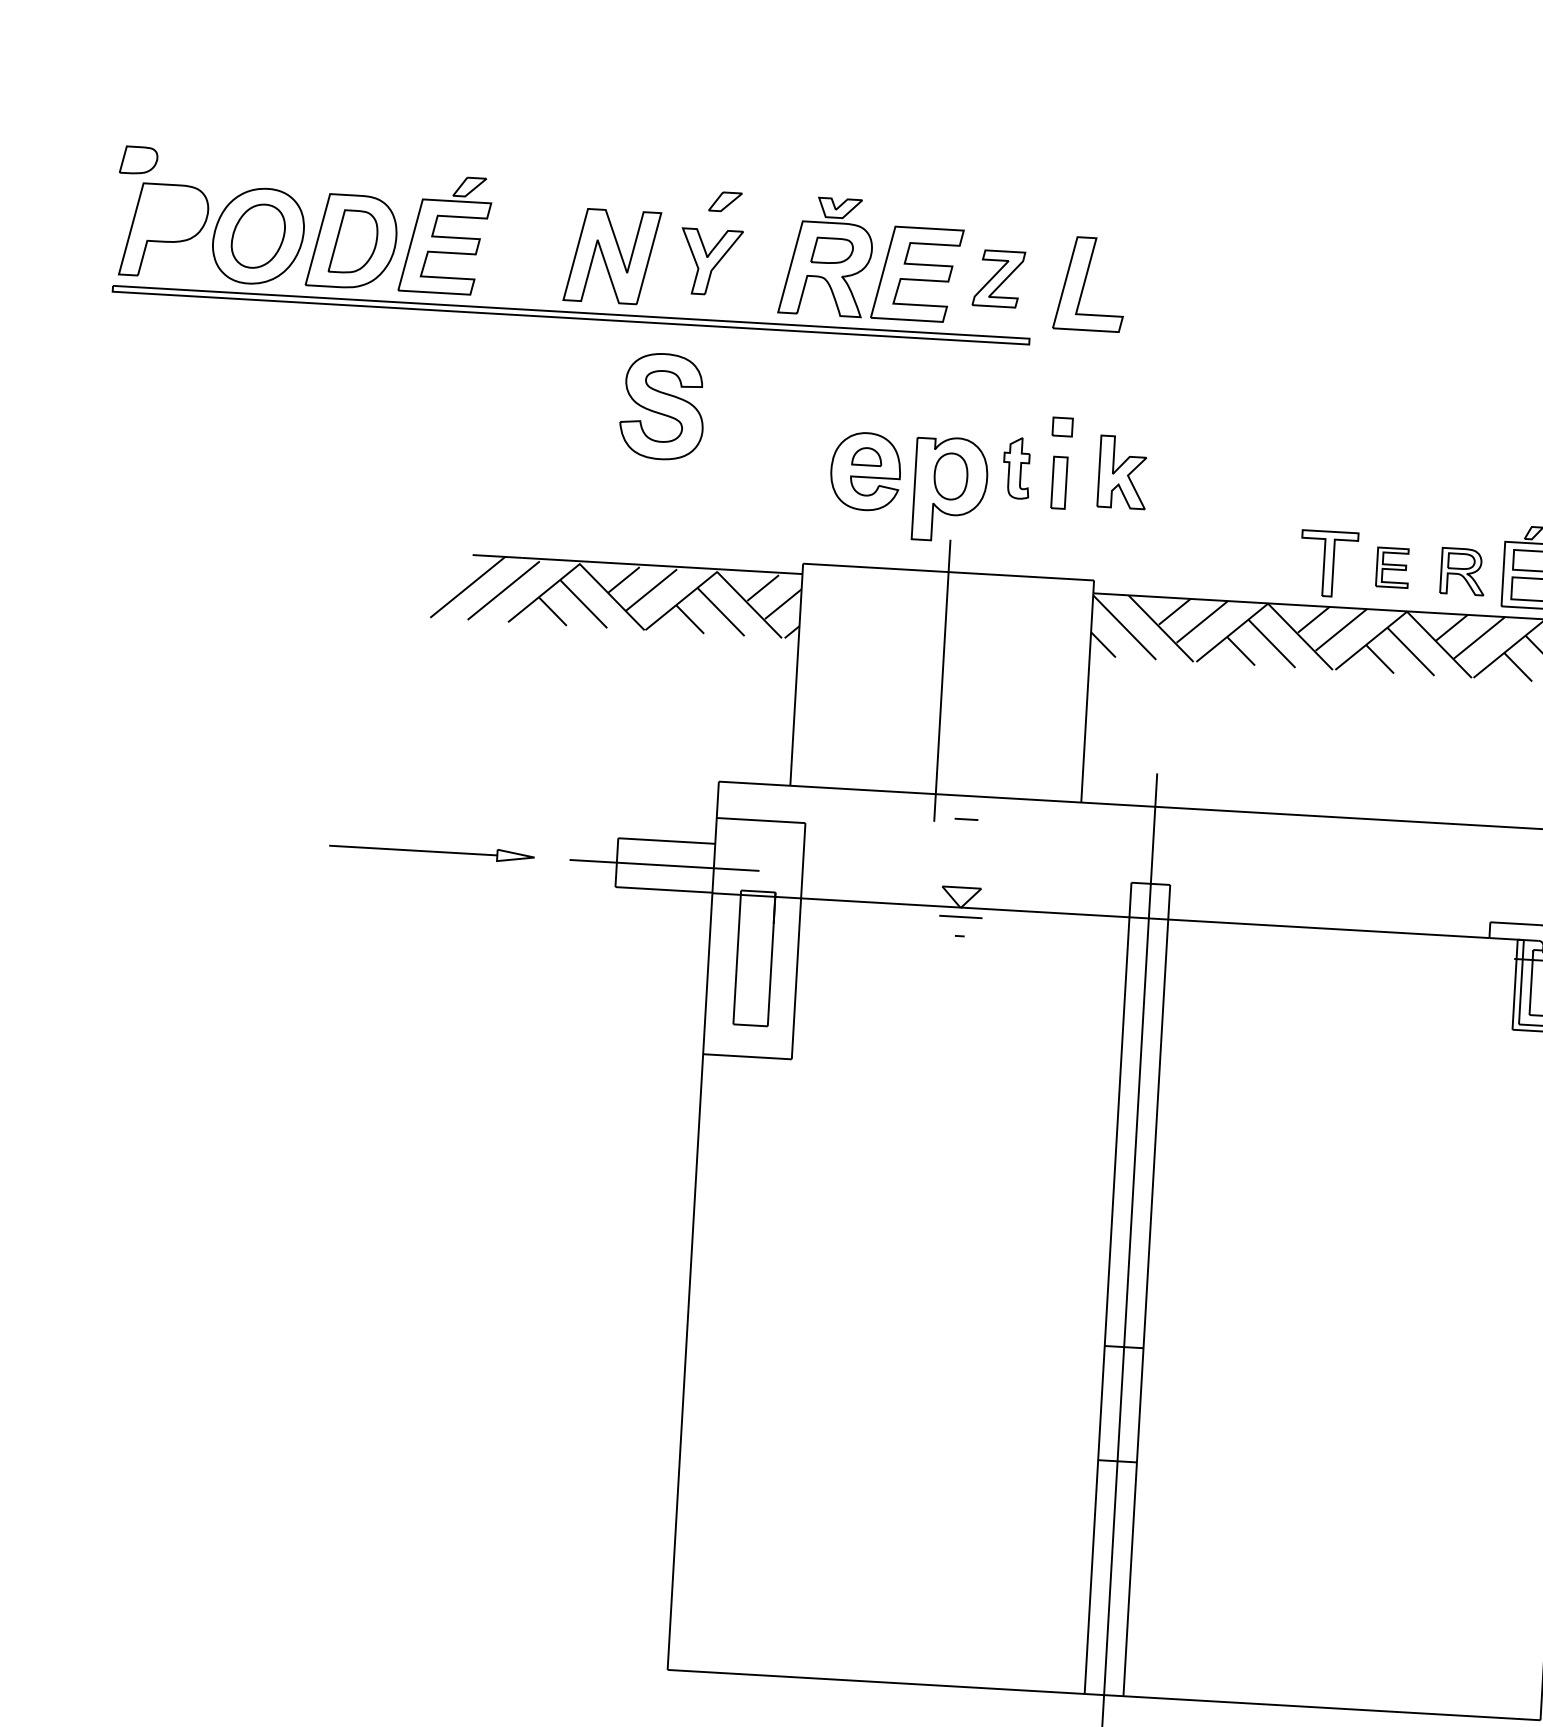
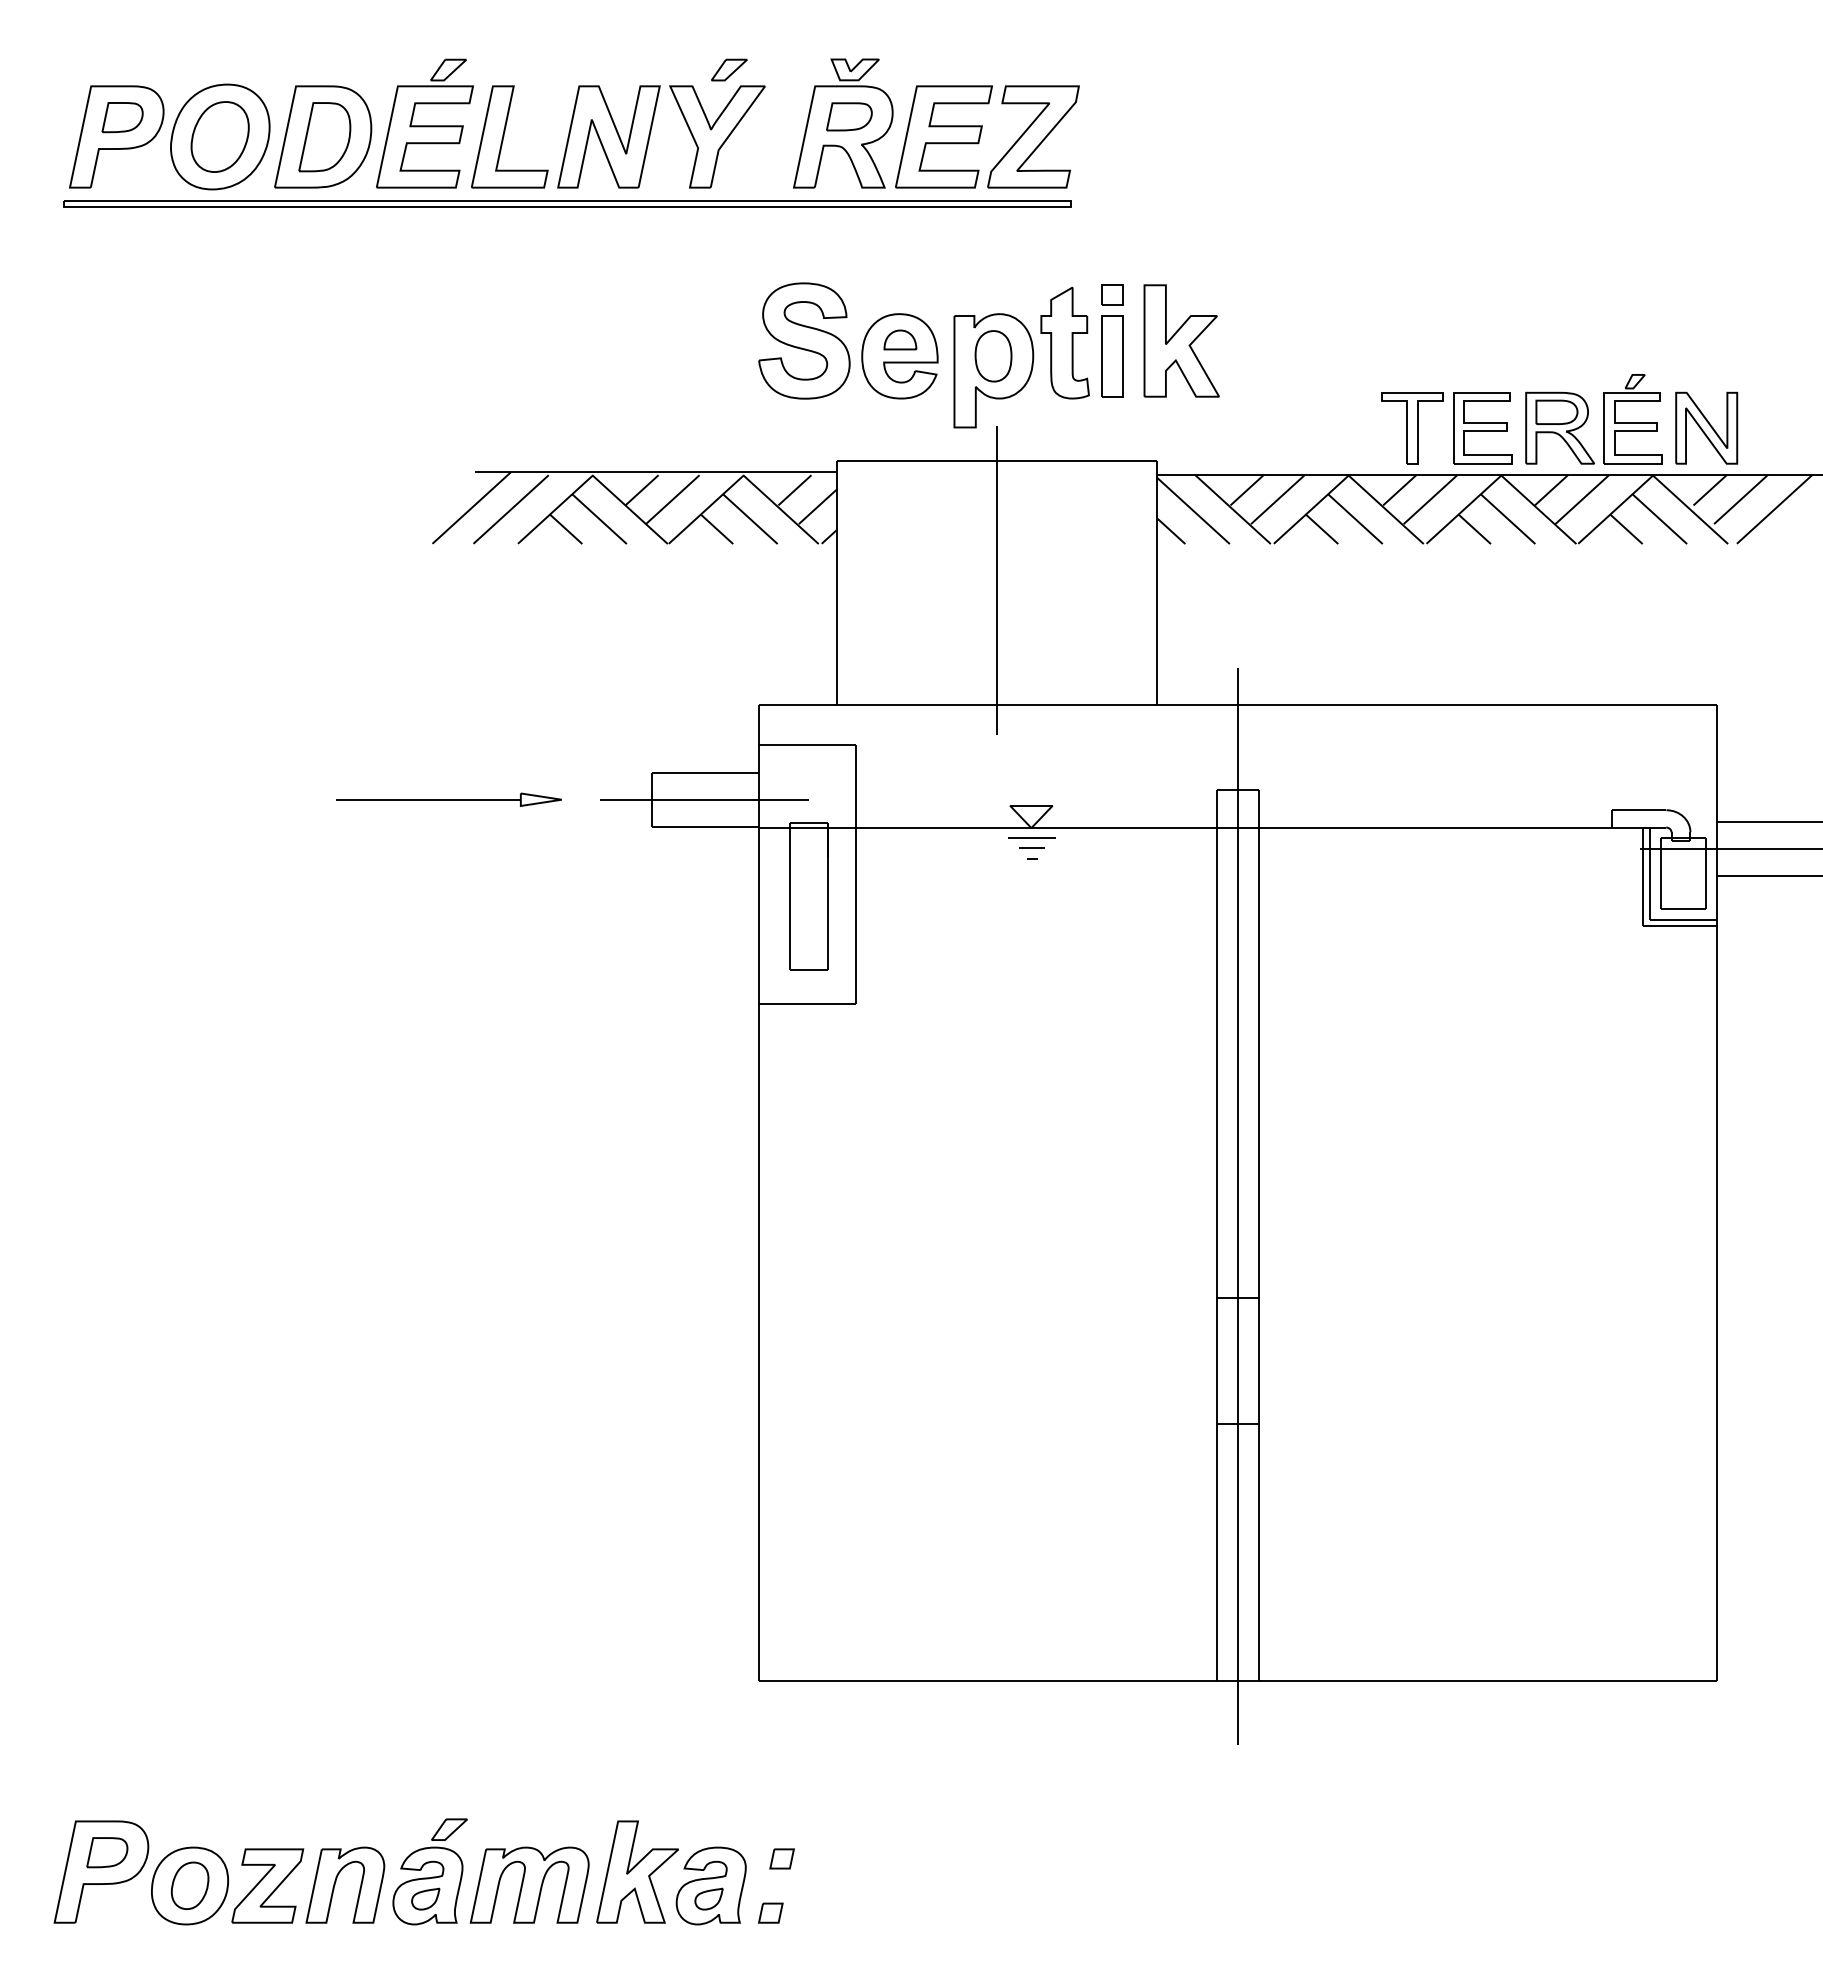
part: (138, 160) -> (122, 117), moved
part: (711, 261) -> (717, 136), size x1.43
part: (998, 278) -> (1033, 136), size x1.67
part: (1089, 283) -> (509, 136), moved
part: (662, 406) -> (804, 340), moved
part: (1016, 467) -> (1064, 342), size x1.67
part: (1122, 471) -> (1181, 340), size x1.43
part: (1059, 482) -> (1112, 356), size x1.43
part: (1392, 567) -> (1482, 428), size x1.67
part: (1462, 571) -> (1559, 427), size x1.43
line: (965, 819) -> (1031, 847), moved

